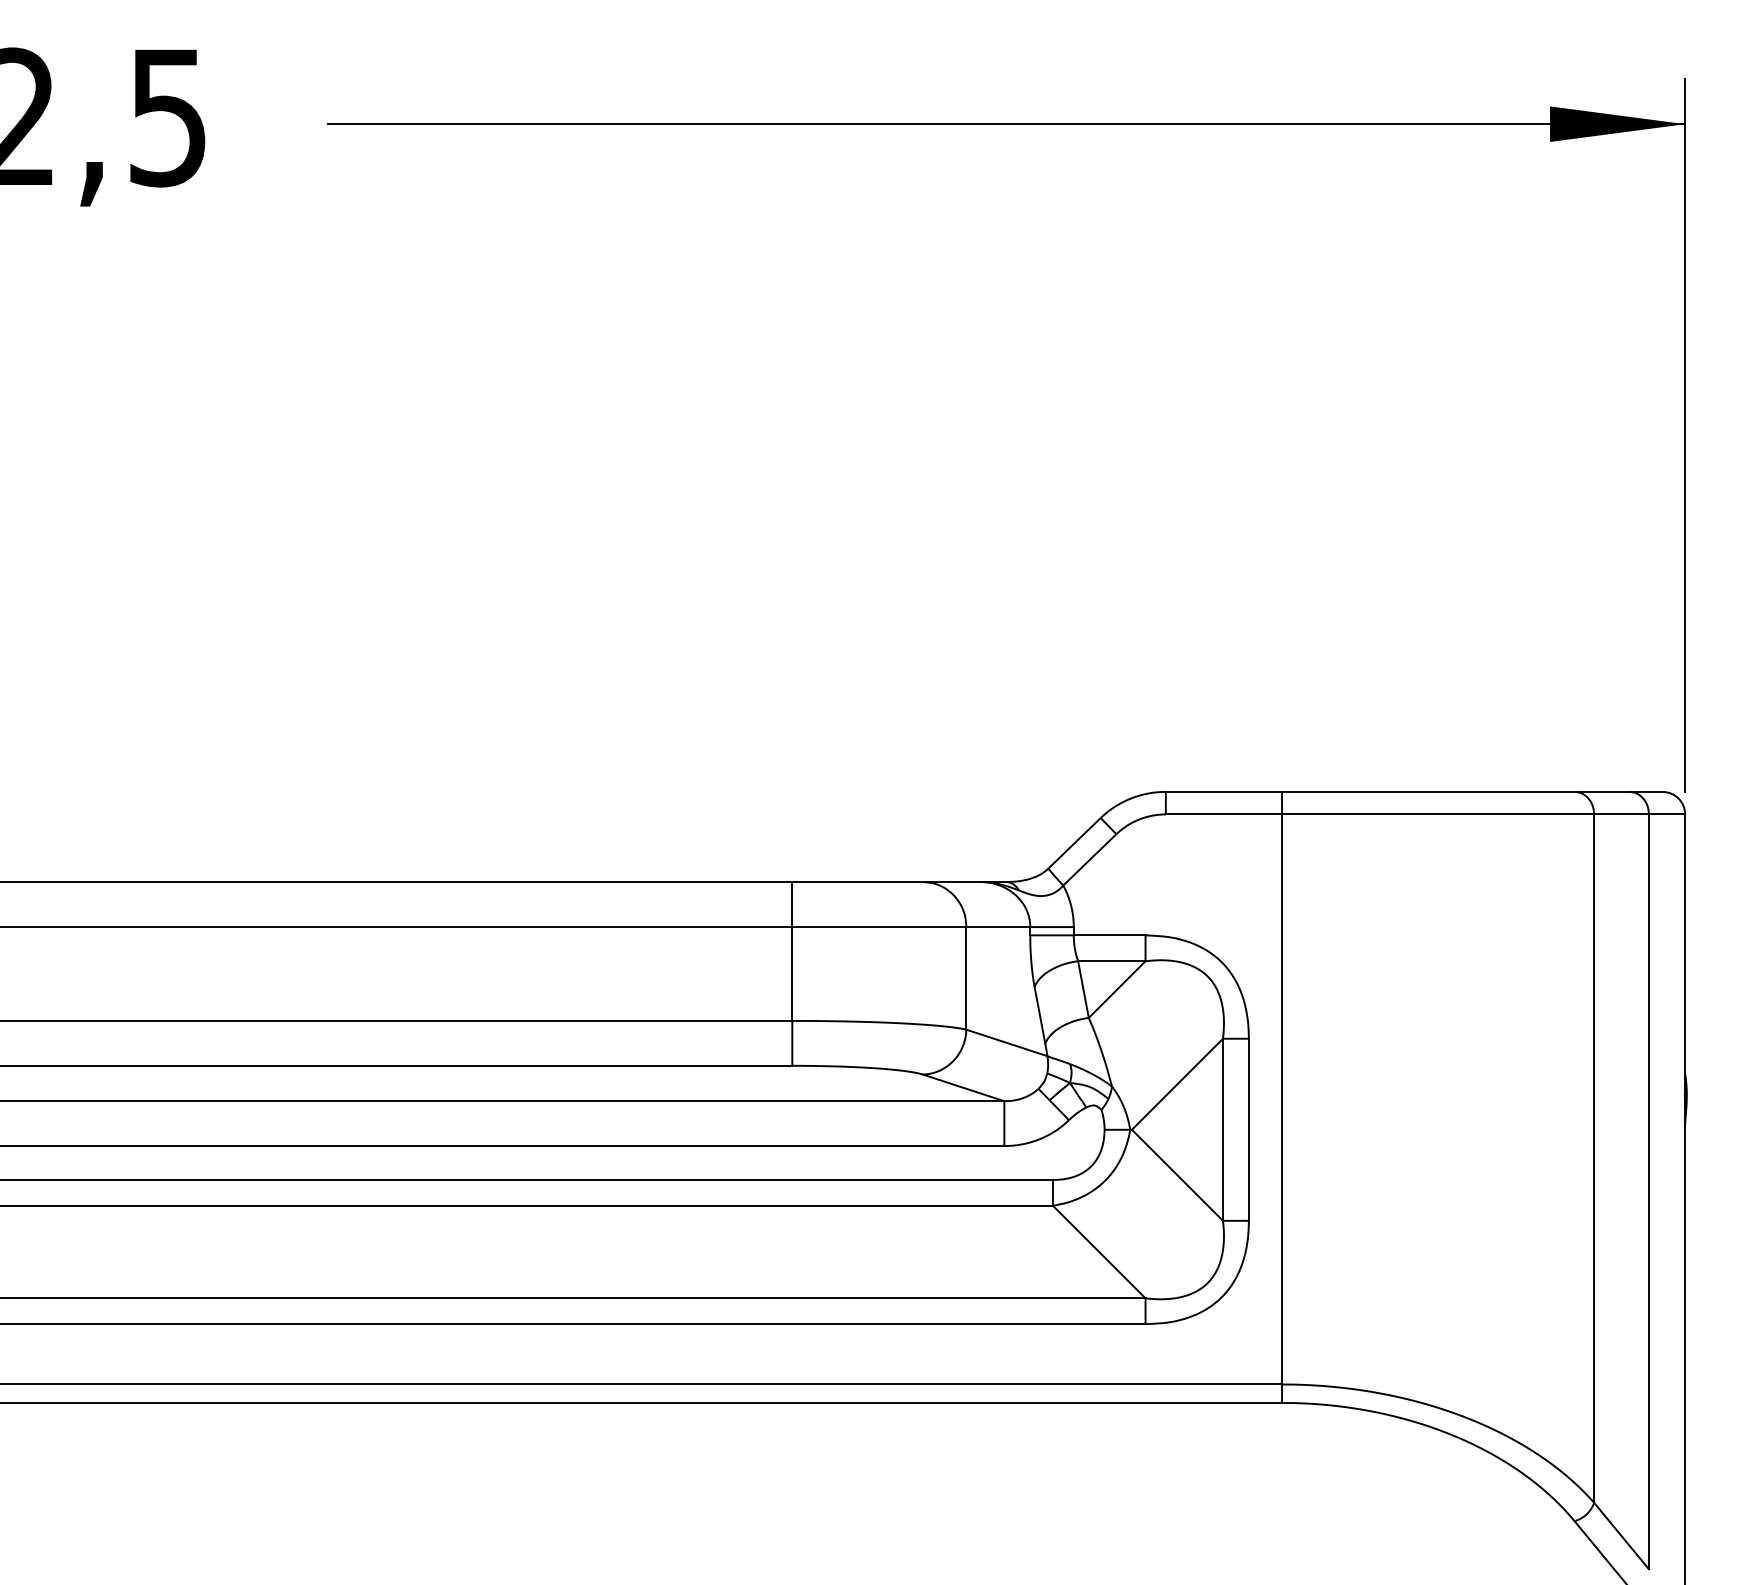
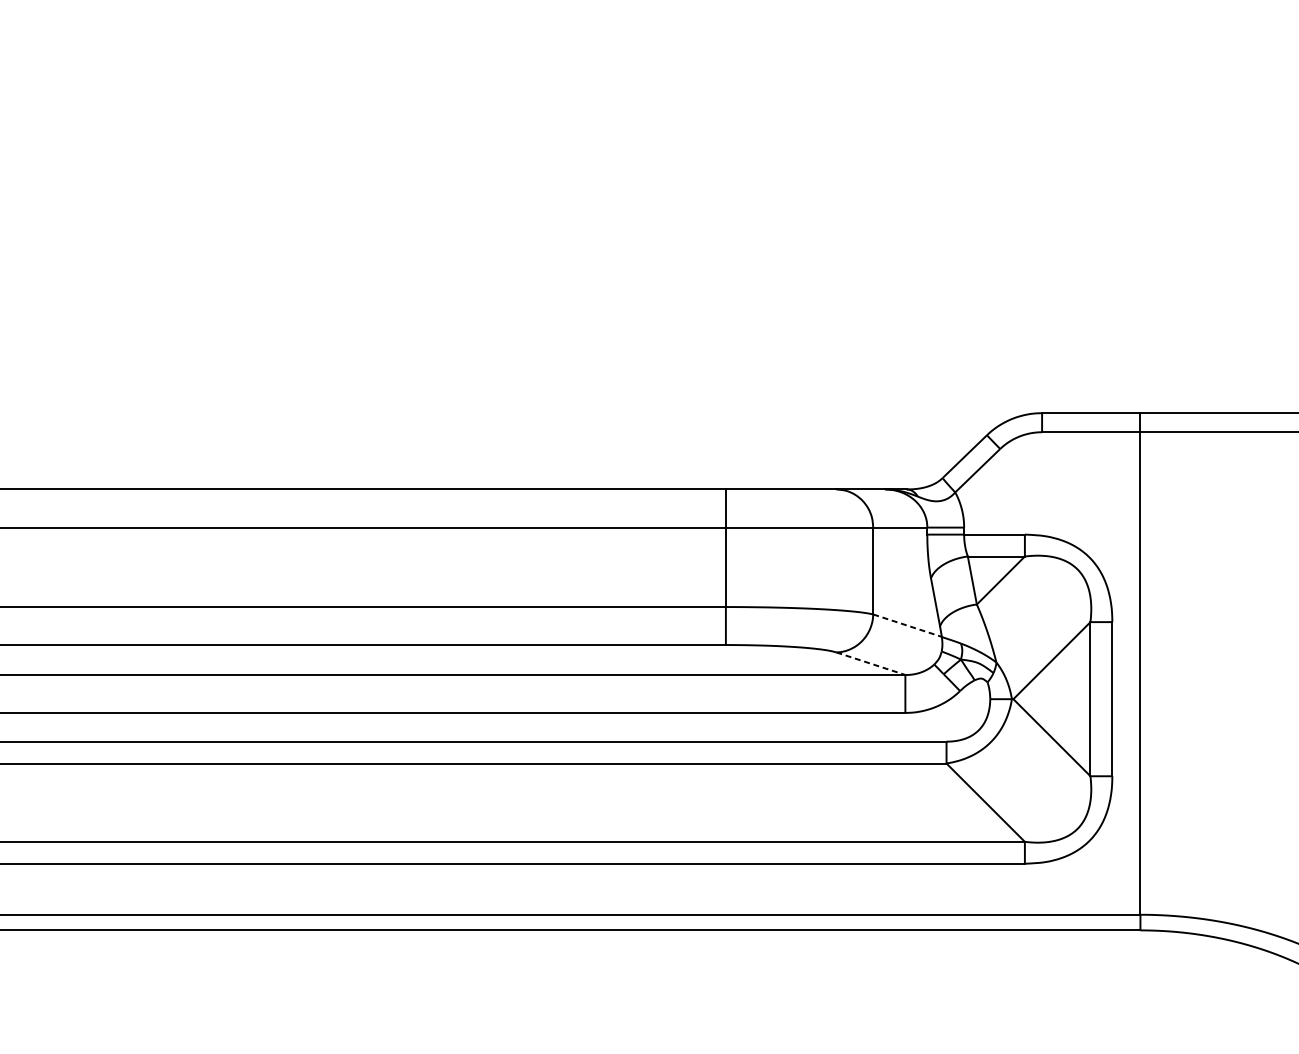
line: (1006, 1042) -> (907, 625), solid -> dashed
line: (963, 1087) -> (870, 663), solid -> dashed

